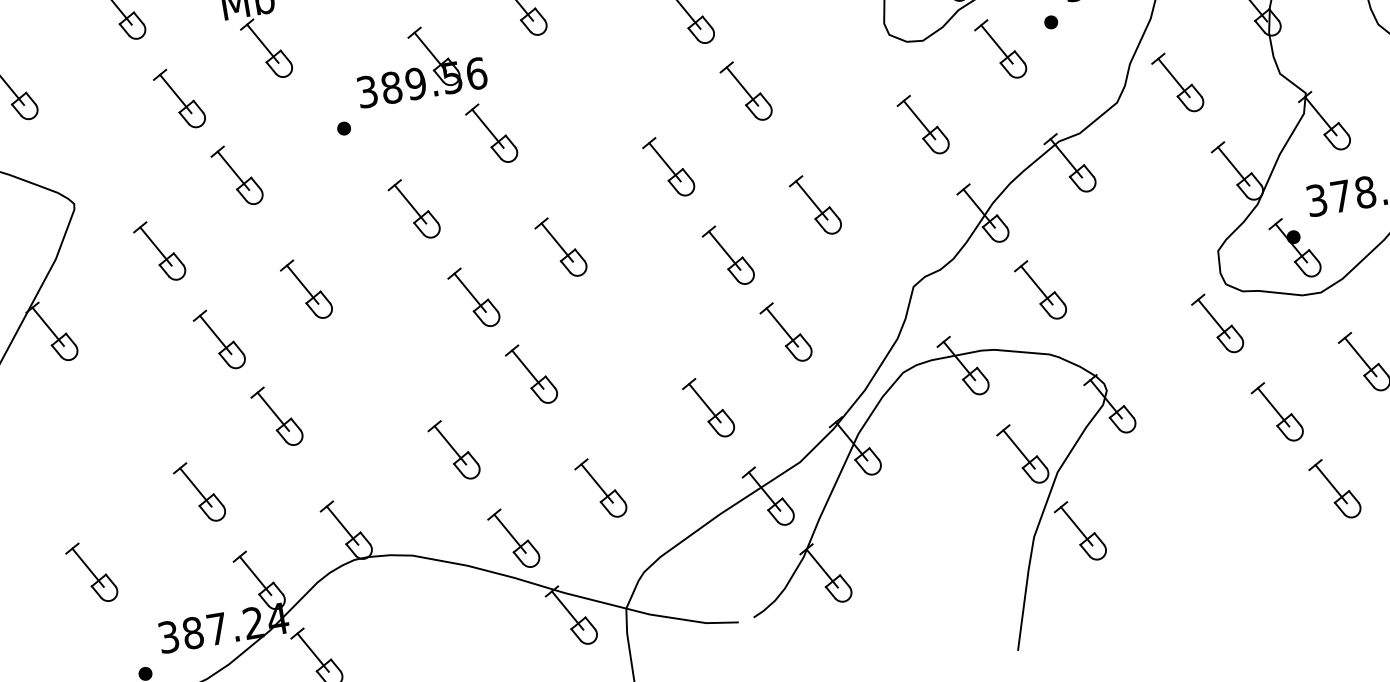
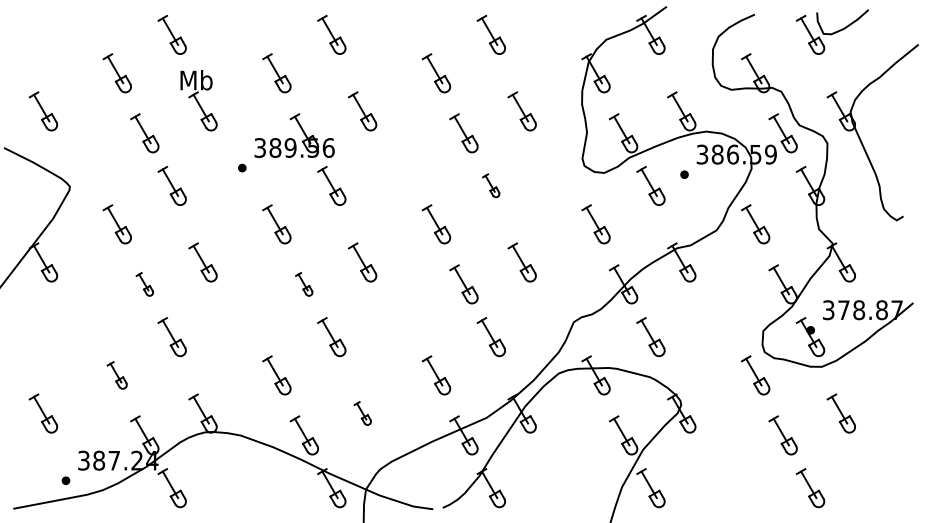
part: (744, 90) -> (490, 185), size x0.6
part: (472, 298) -> (303, 284), size x0.6
part: (218, 340) -> (144, 284), size x0.6
part: (600, 488) -> (362, 413), size x0.6
part: (198, 492) -> (116, 375), size x0.7

